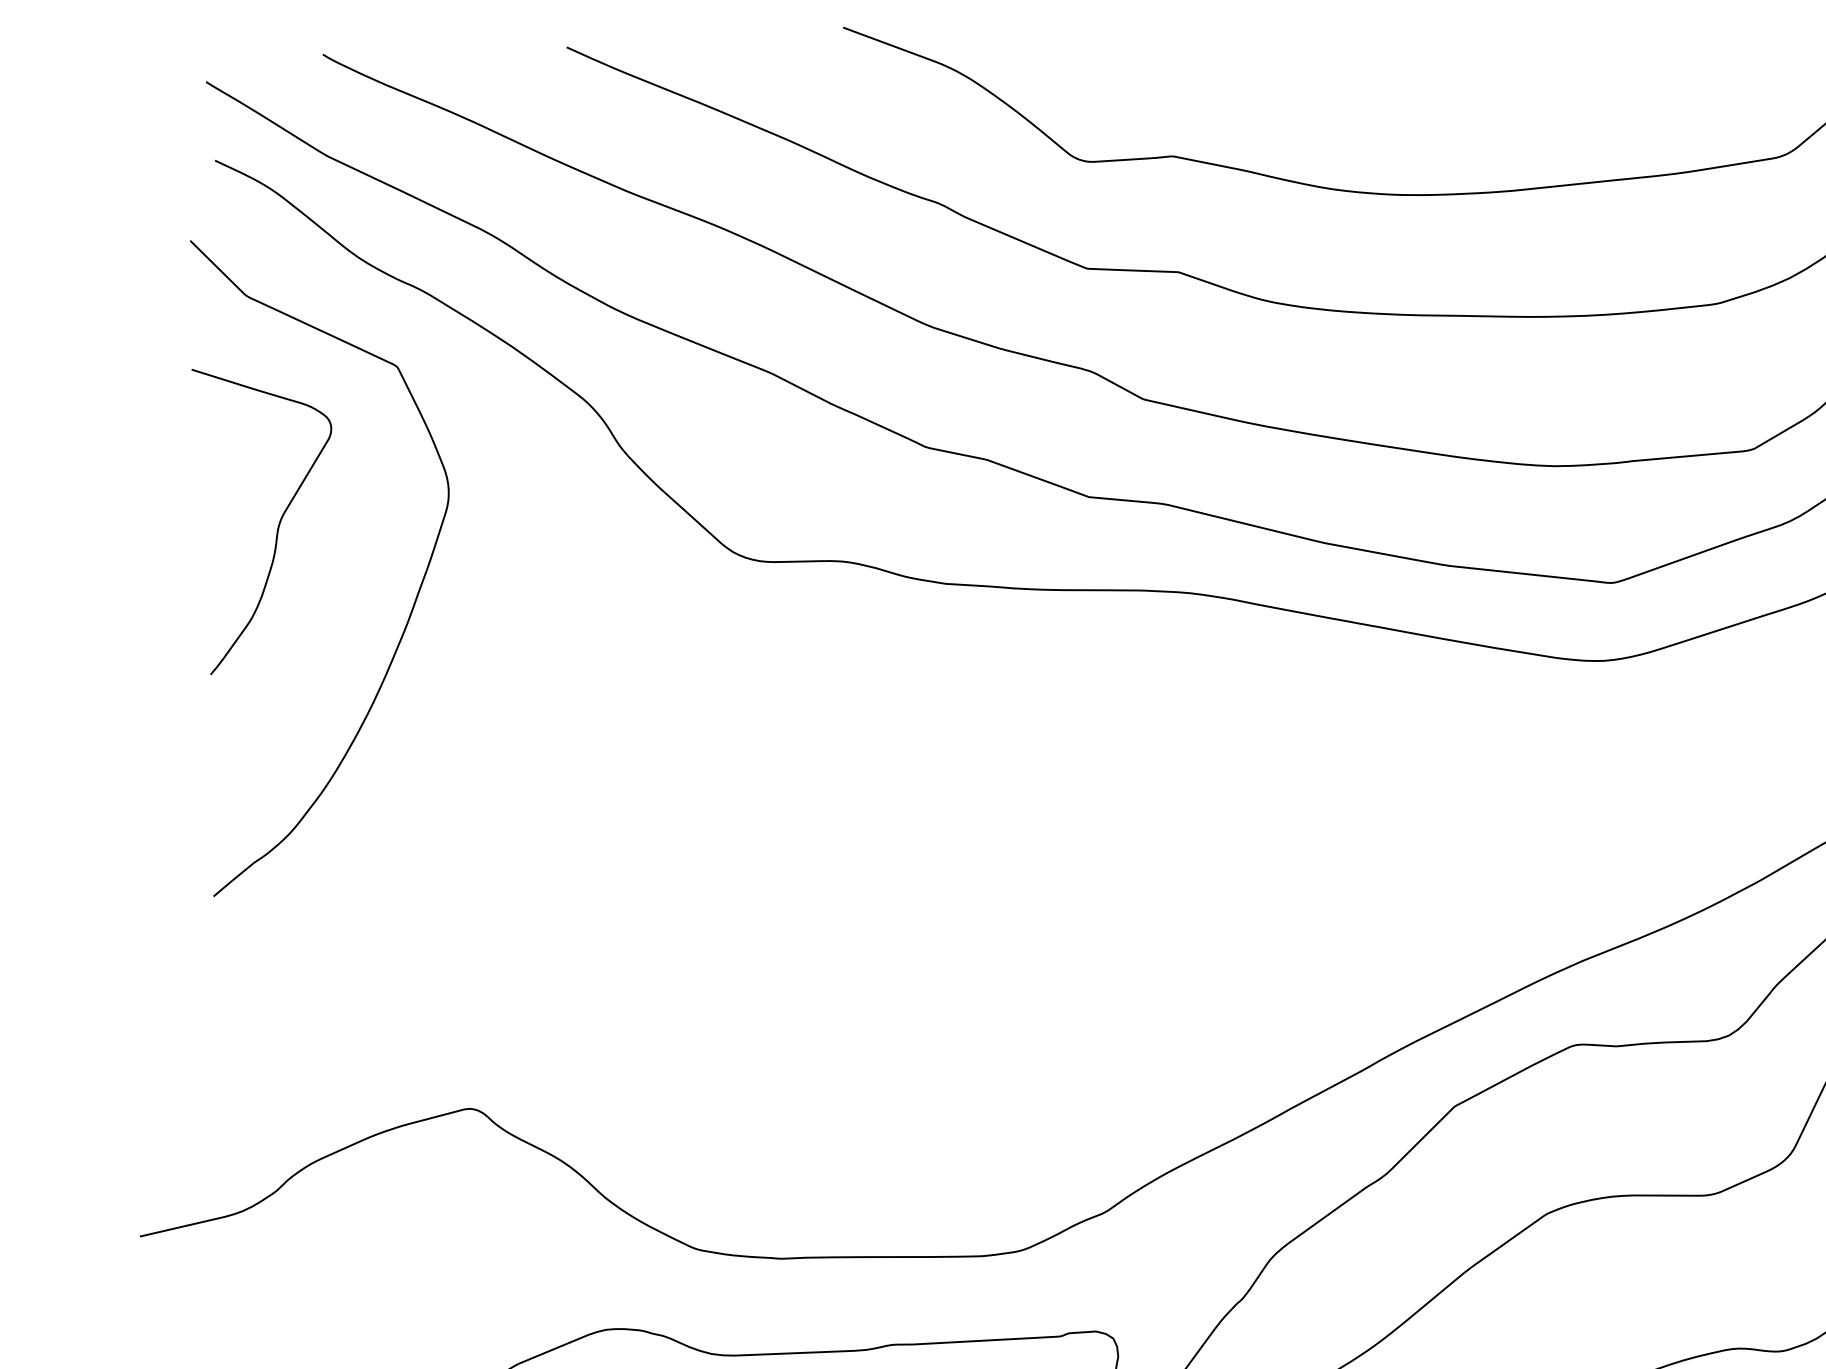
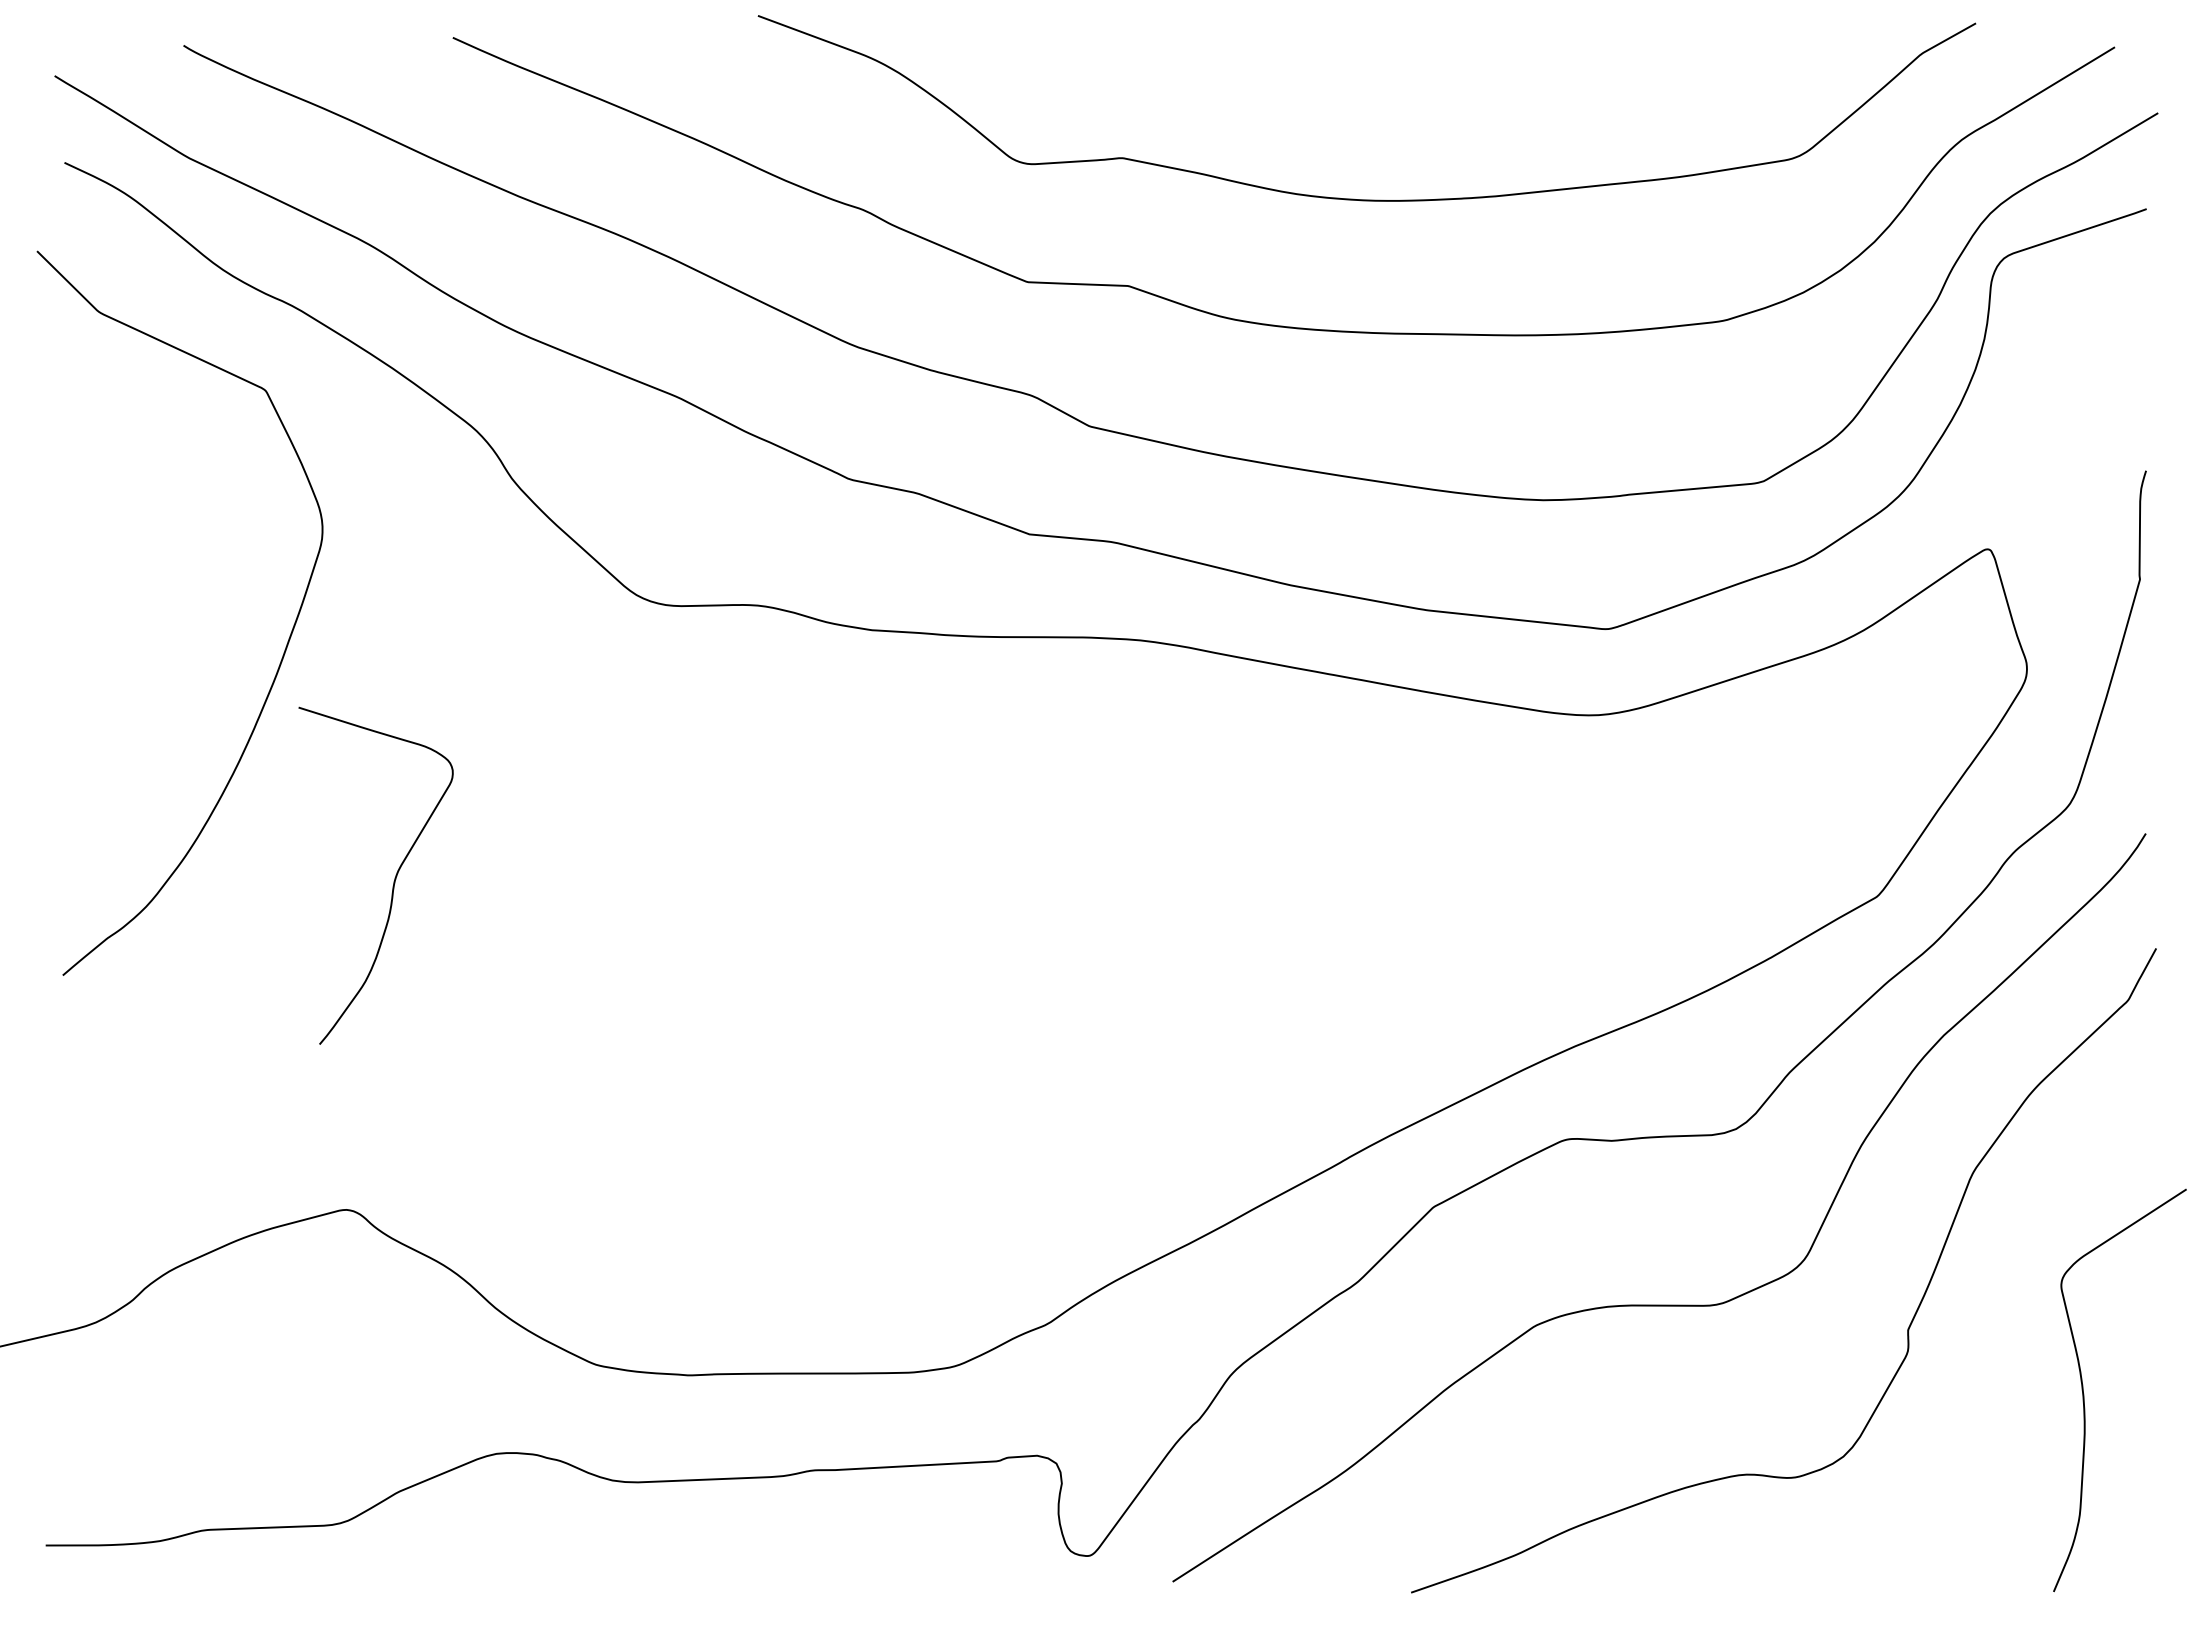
curve: (277, 527) -> (393, 881), moved

